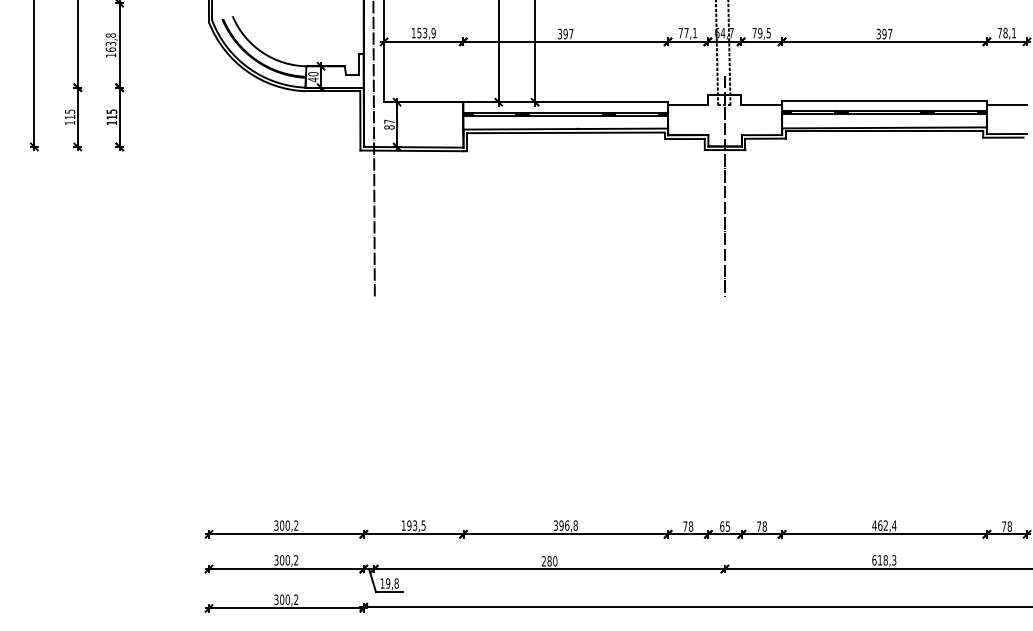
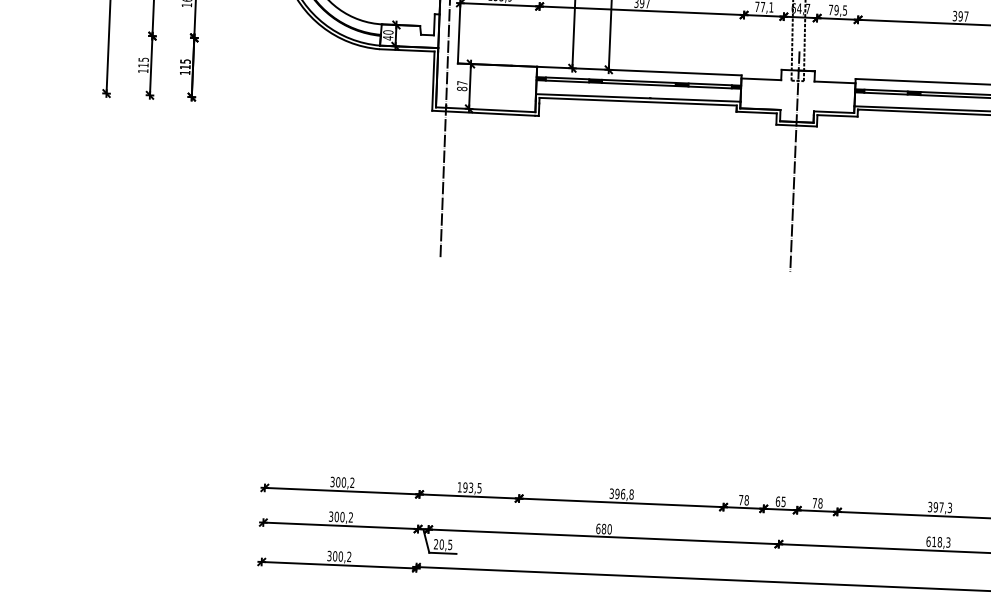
text: (884, 525) -> (940, 507), 462,4 -> 397,3
text: (543, 561) -> (597, 529), 280 -> 680
text: (389, 583) -> (443, 544), 19,8 -> 20,5

